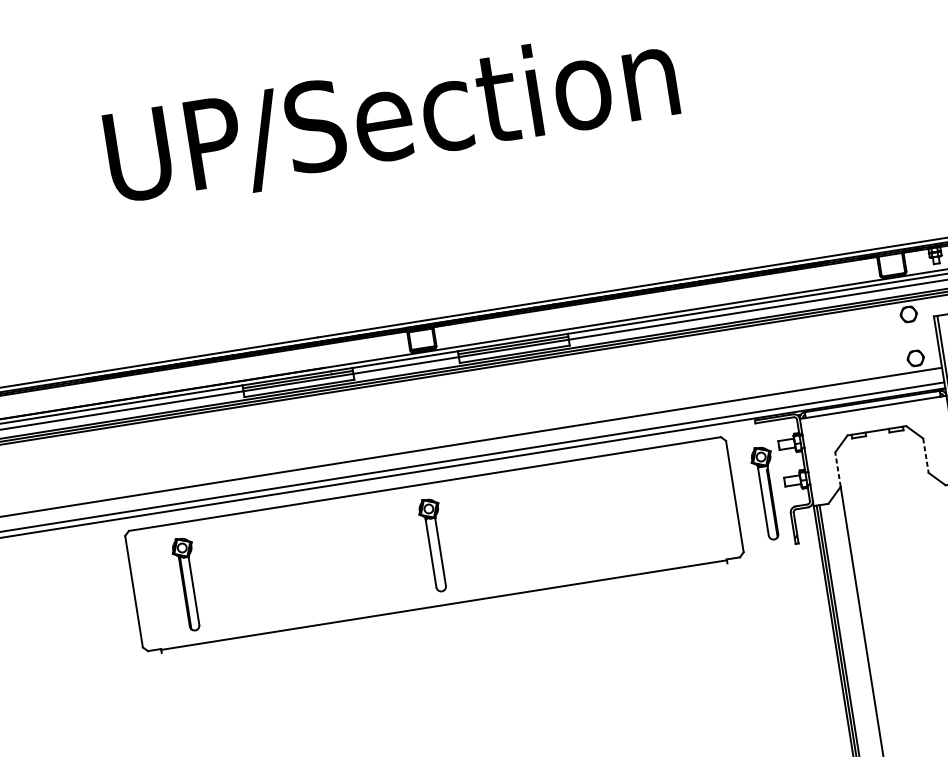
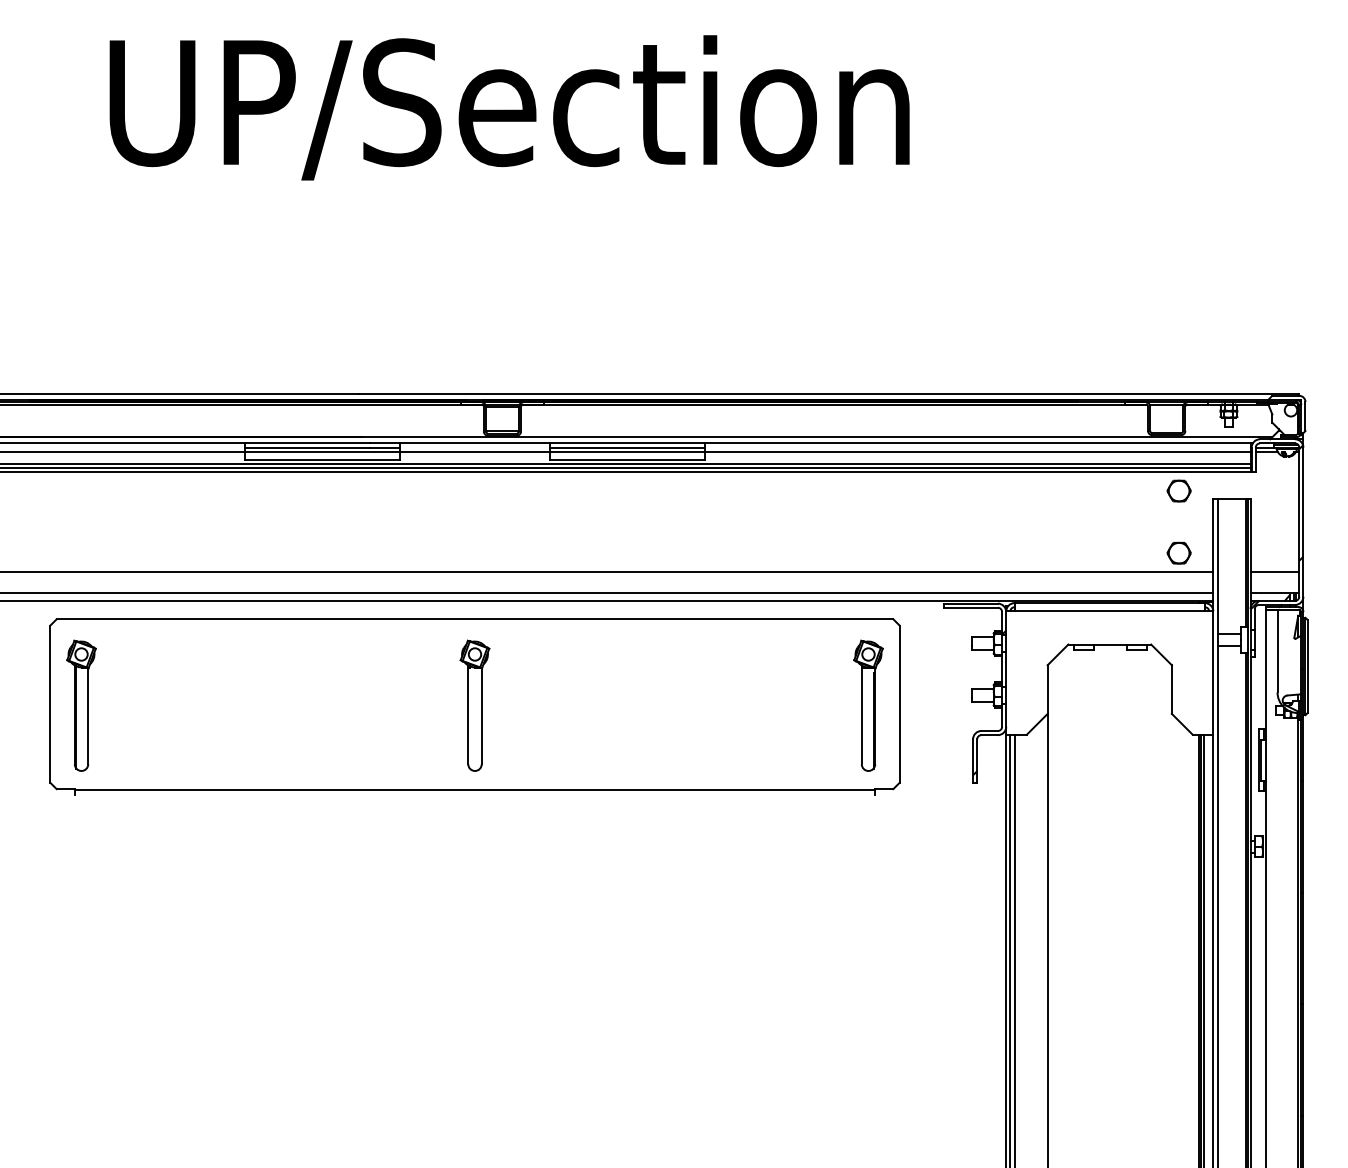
line: (925, 456) -> (1171, 690), dashed -> solid
line: (837, 469) -> (1047, 689), dashed -> solid
part: (766, 493) -> (868, 705), moved
part: (187, 584) -> (81, 705), moved

